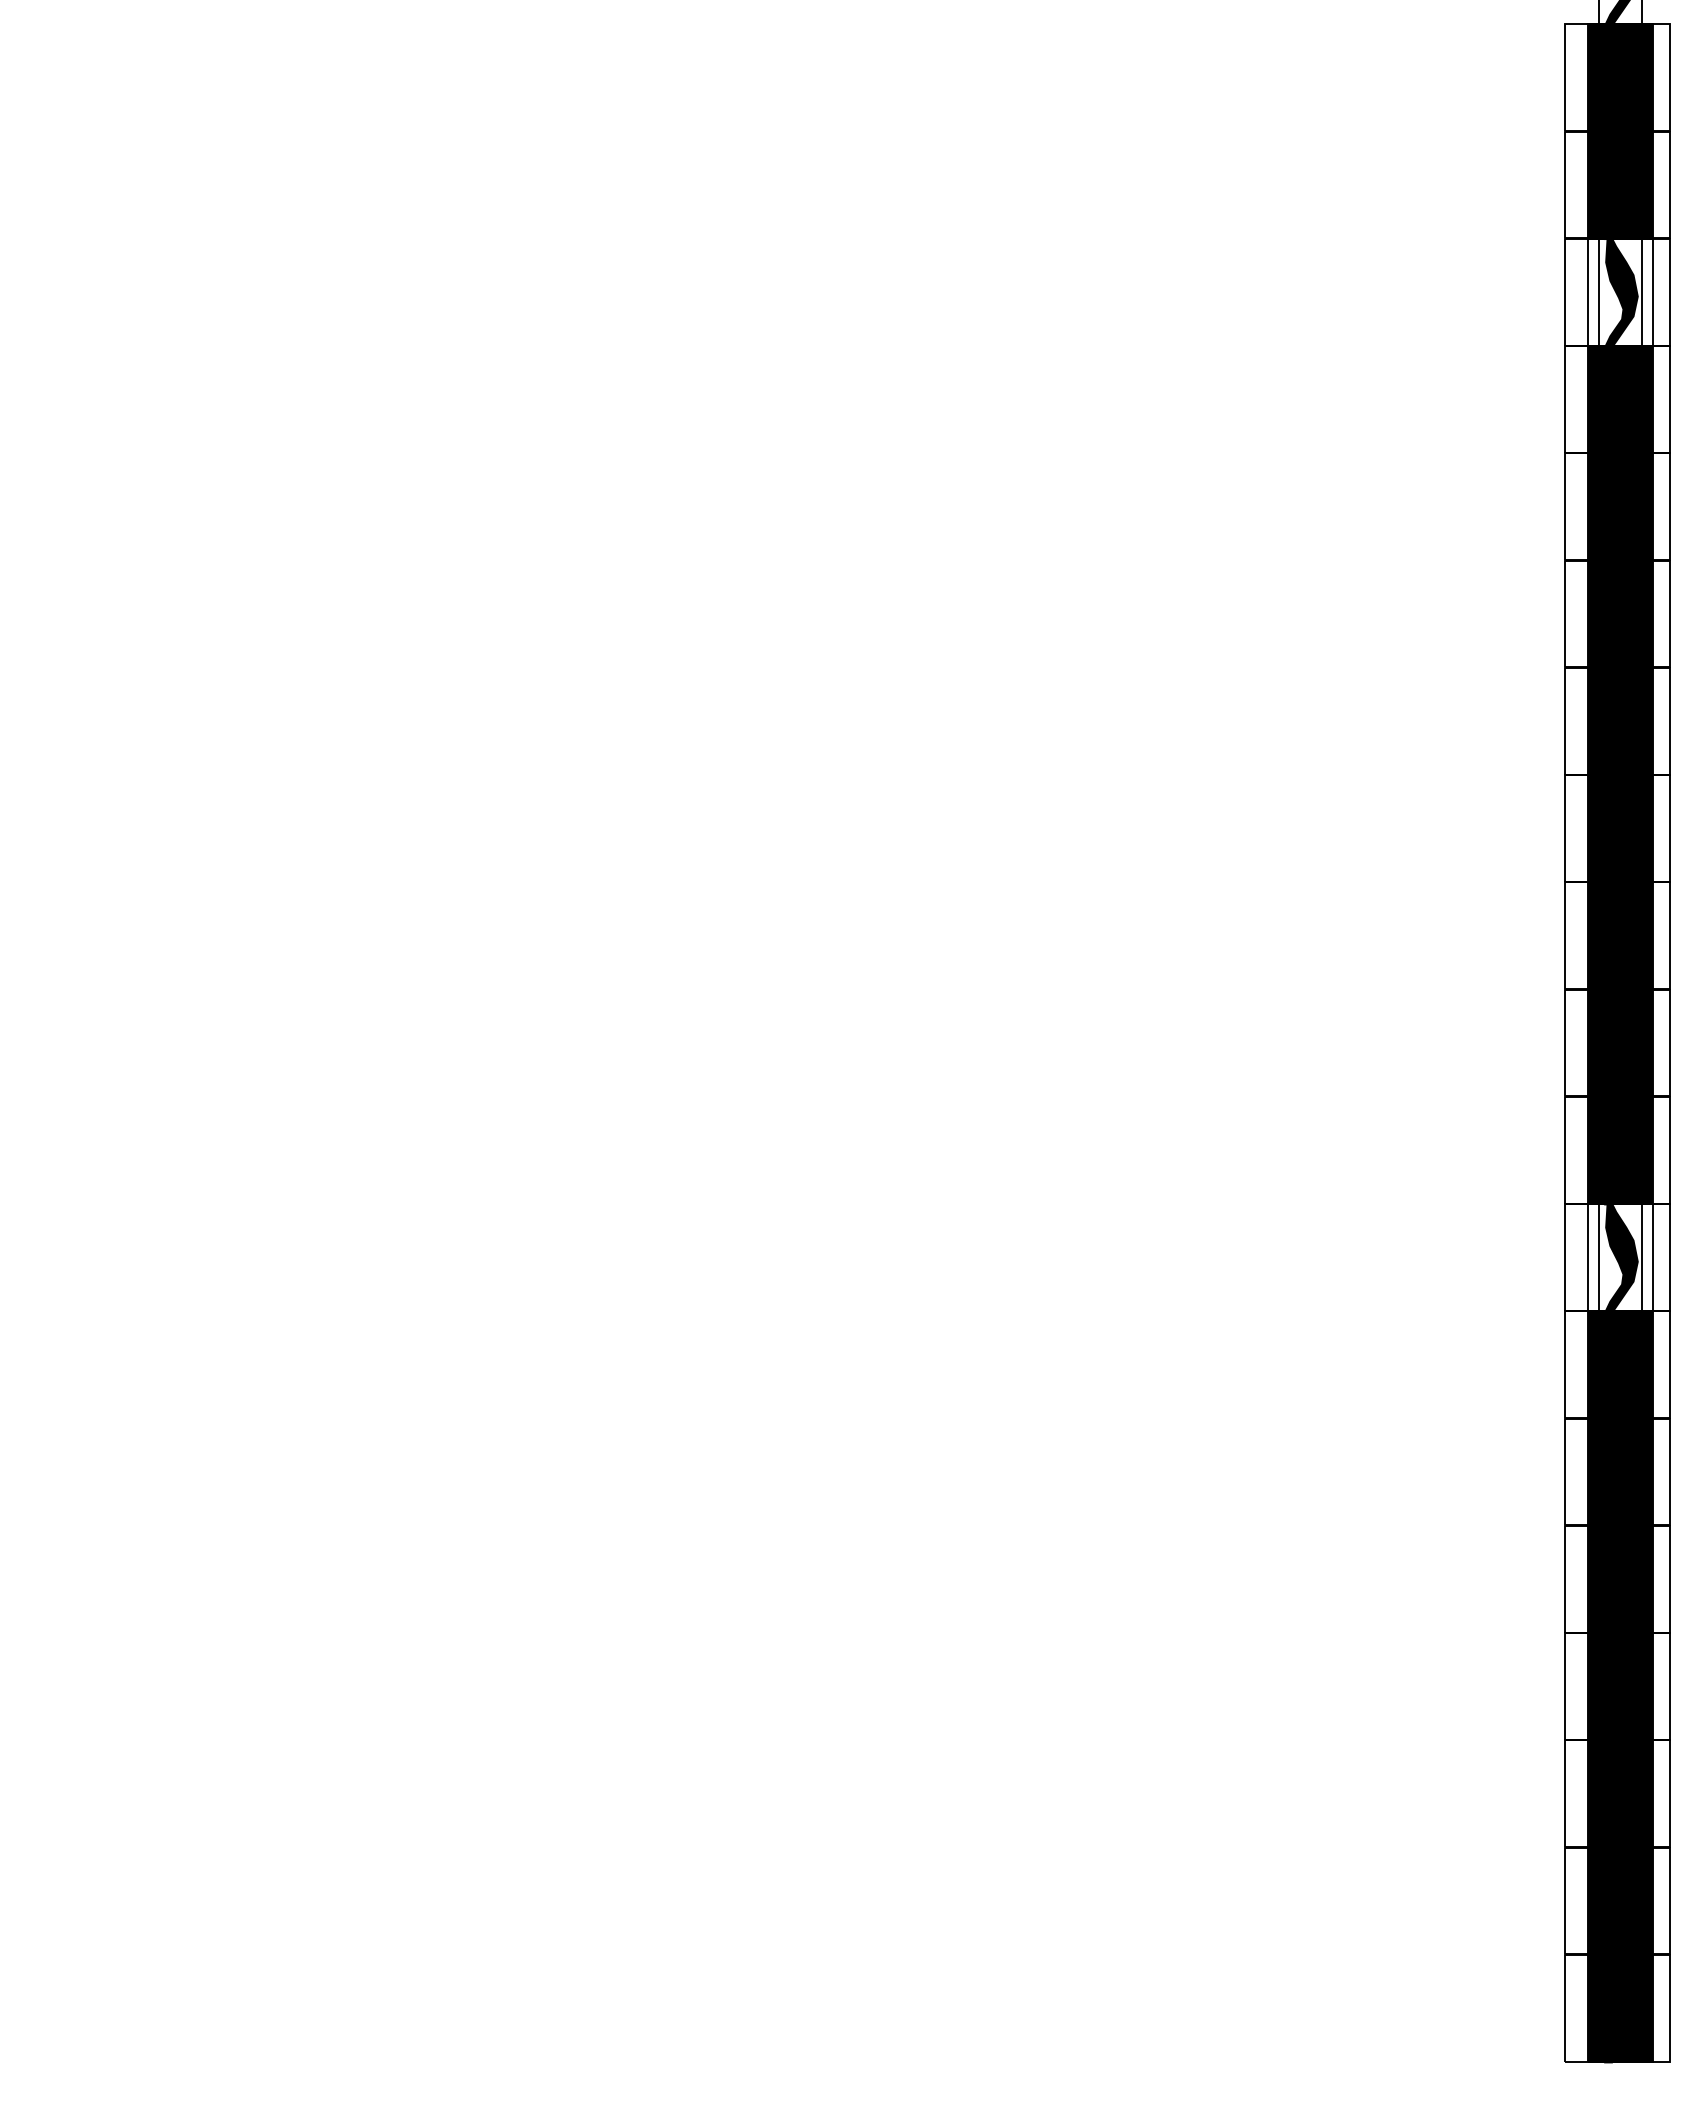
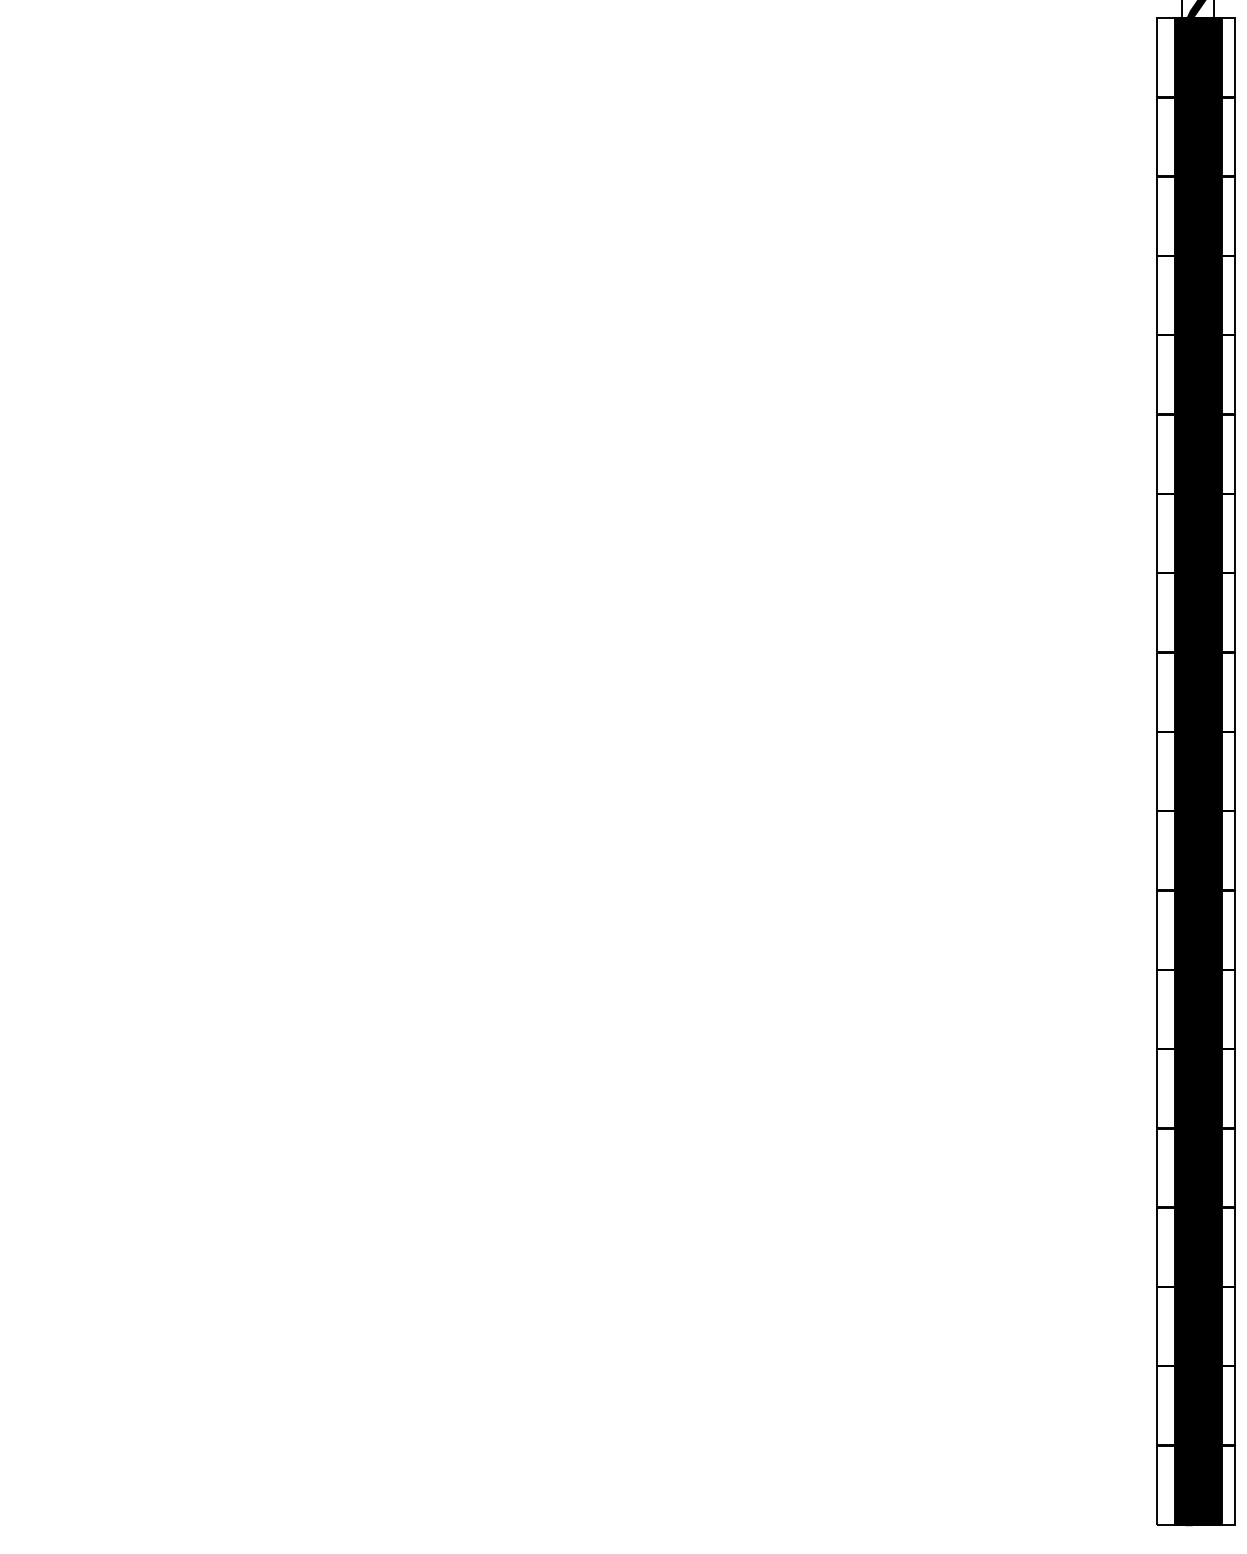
fill: (1620, 291) -> (1198, 215), added
fill: (1620, 1257) -> (1198, 930), added

